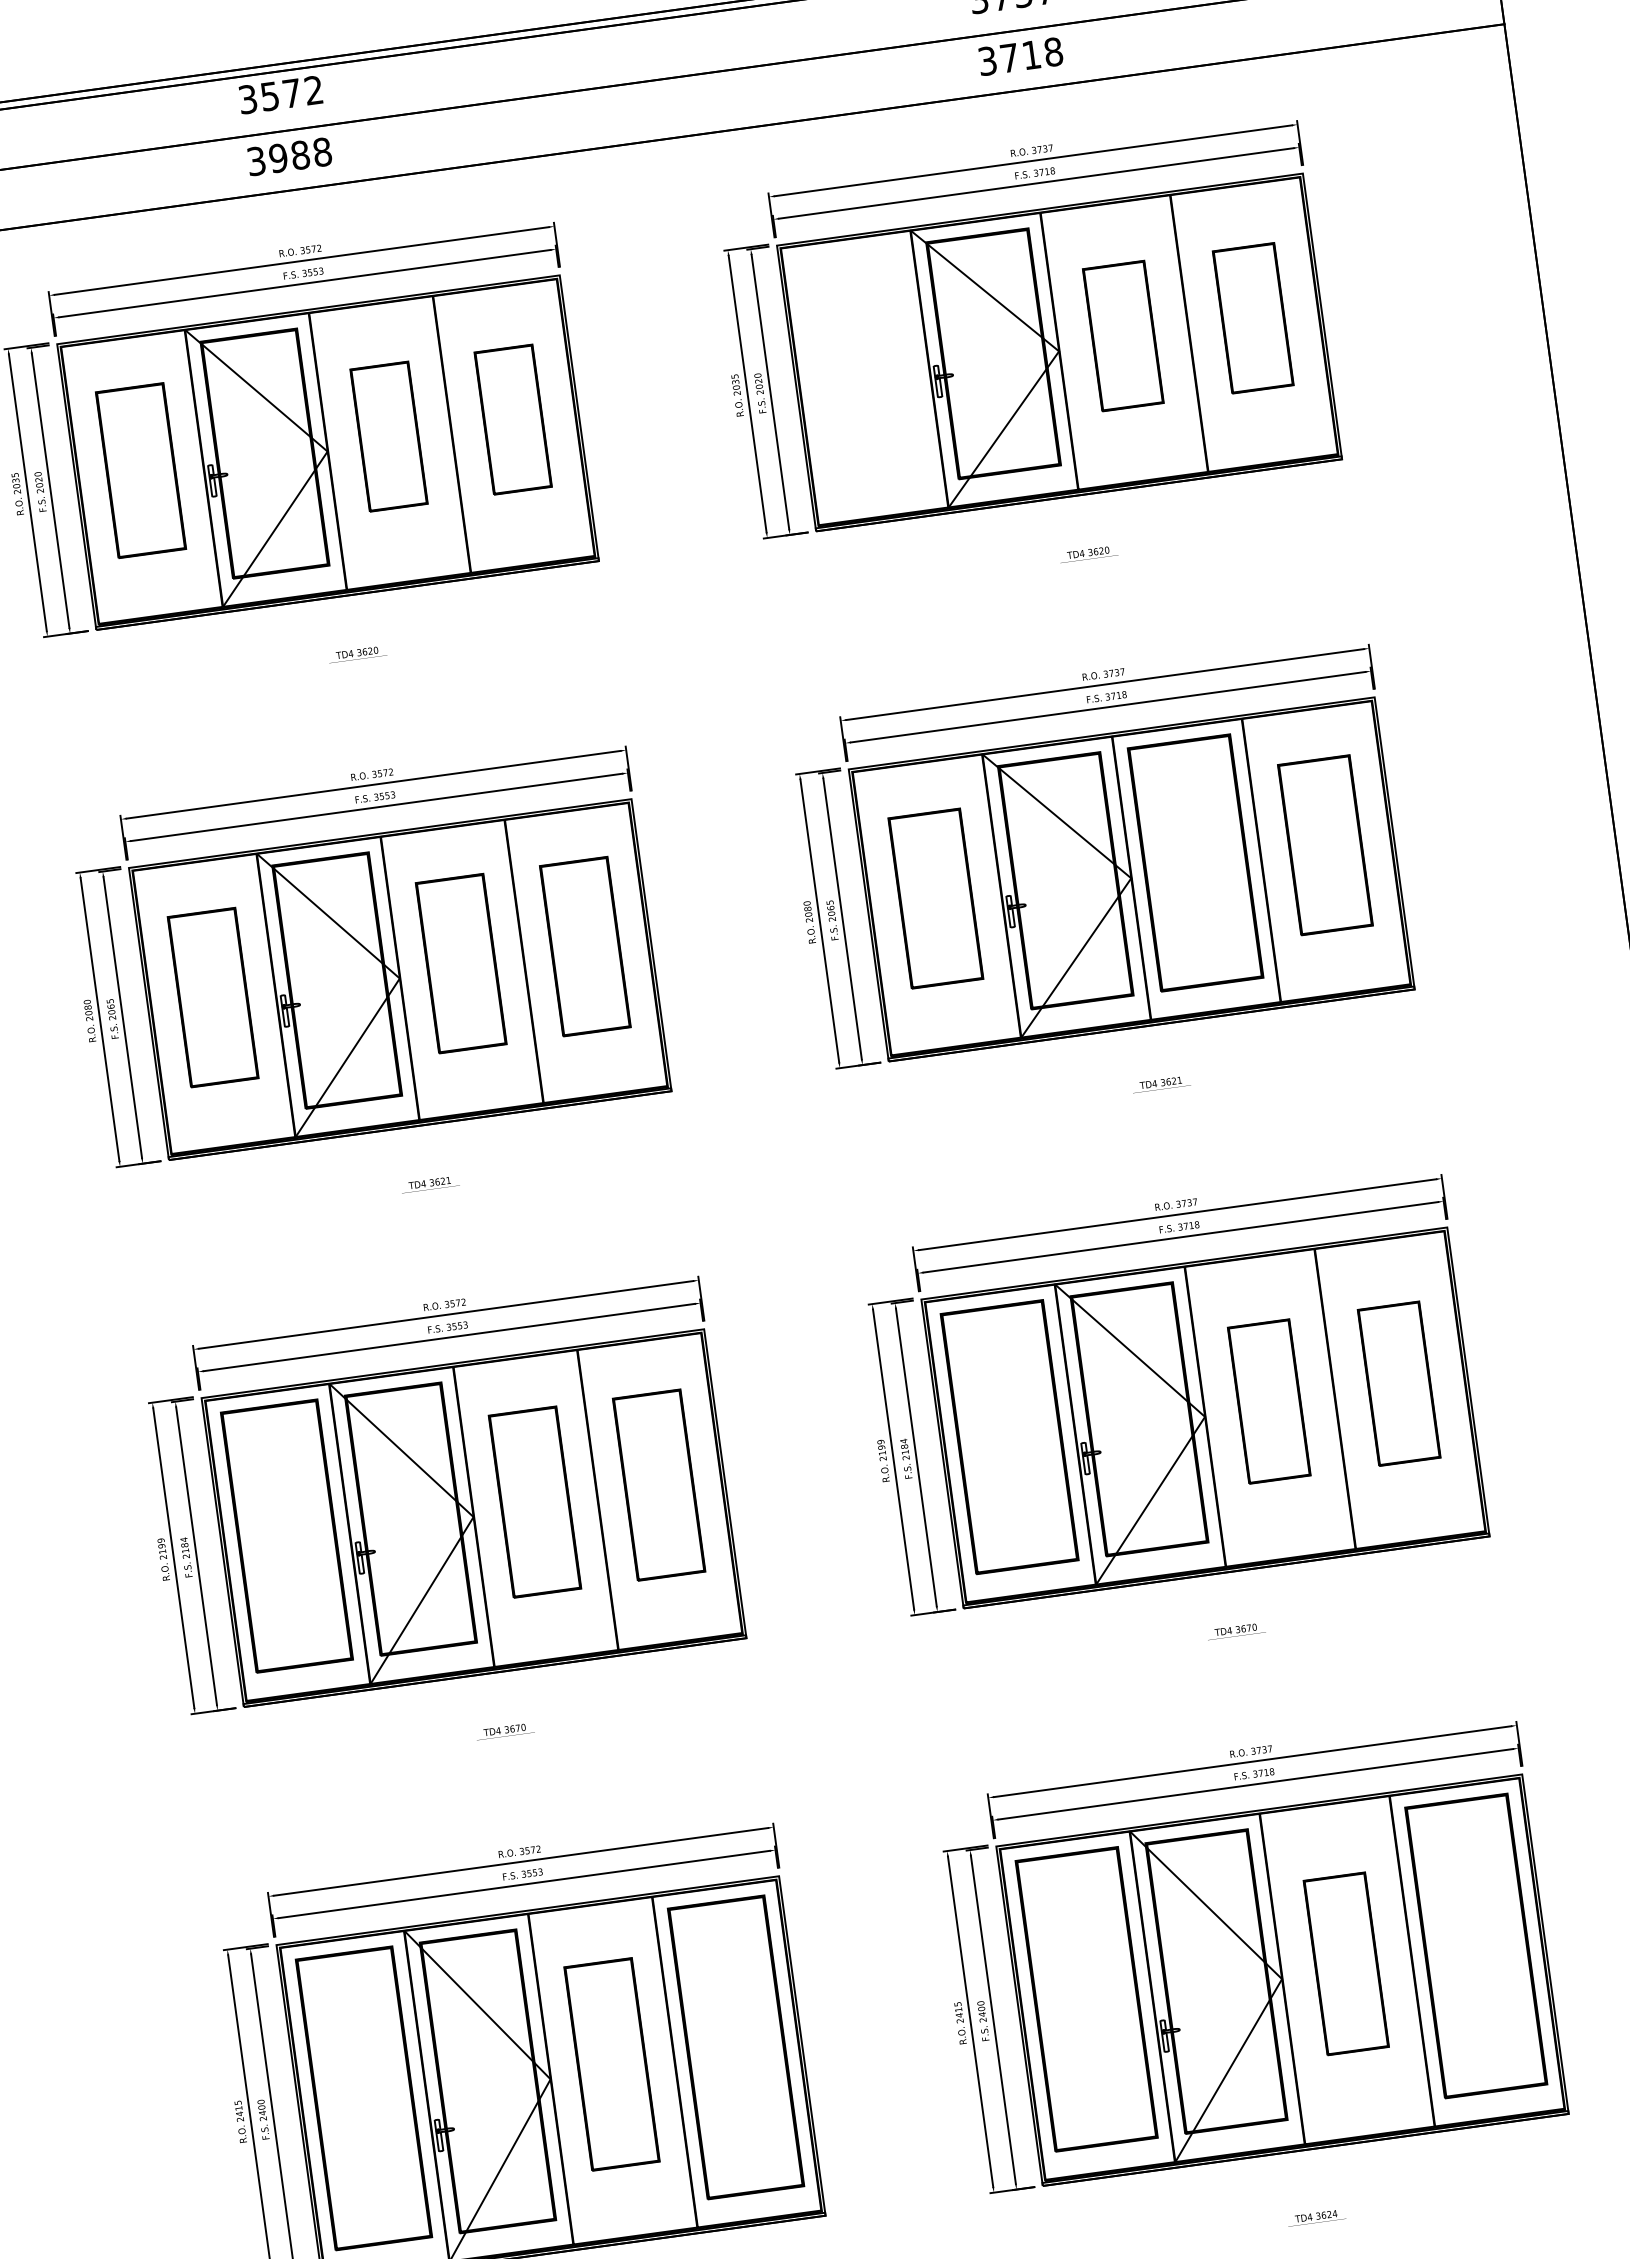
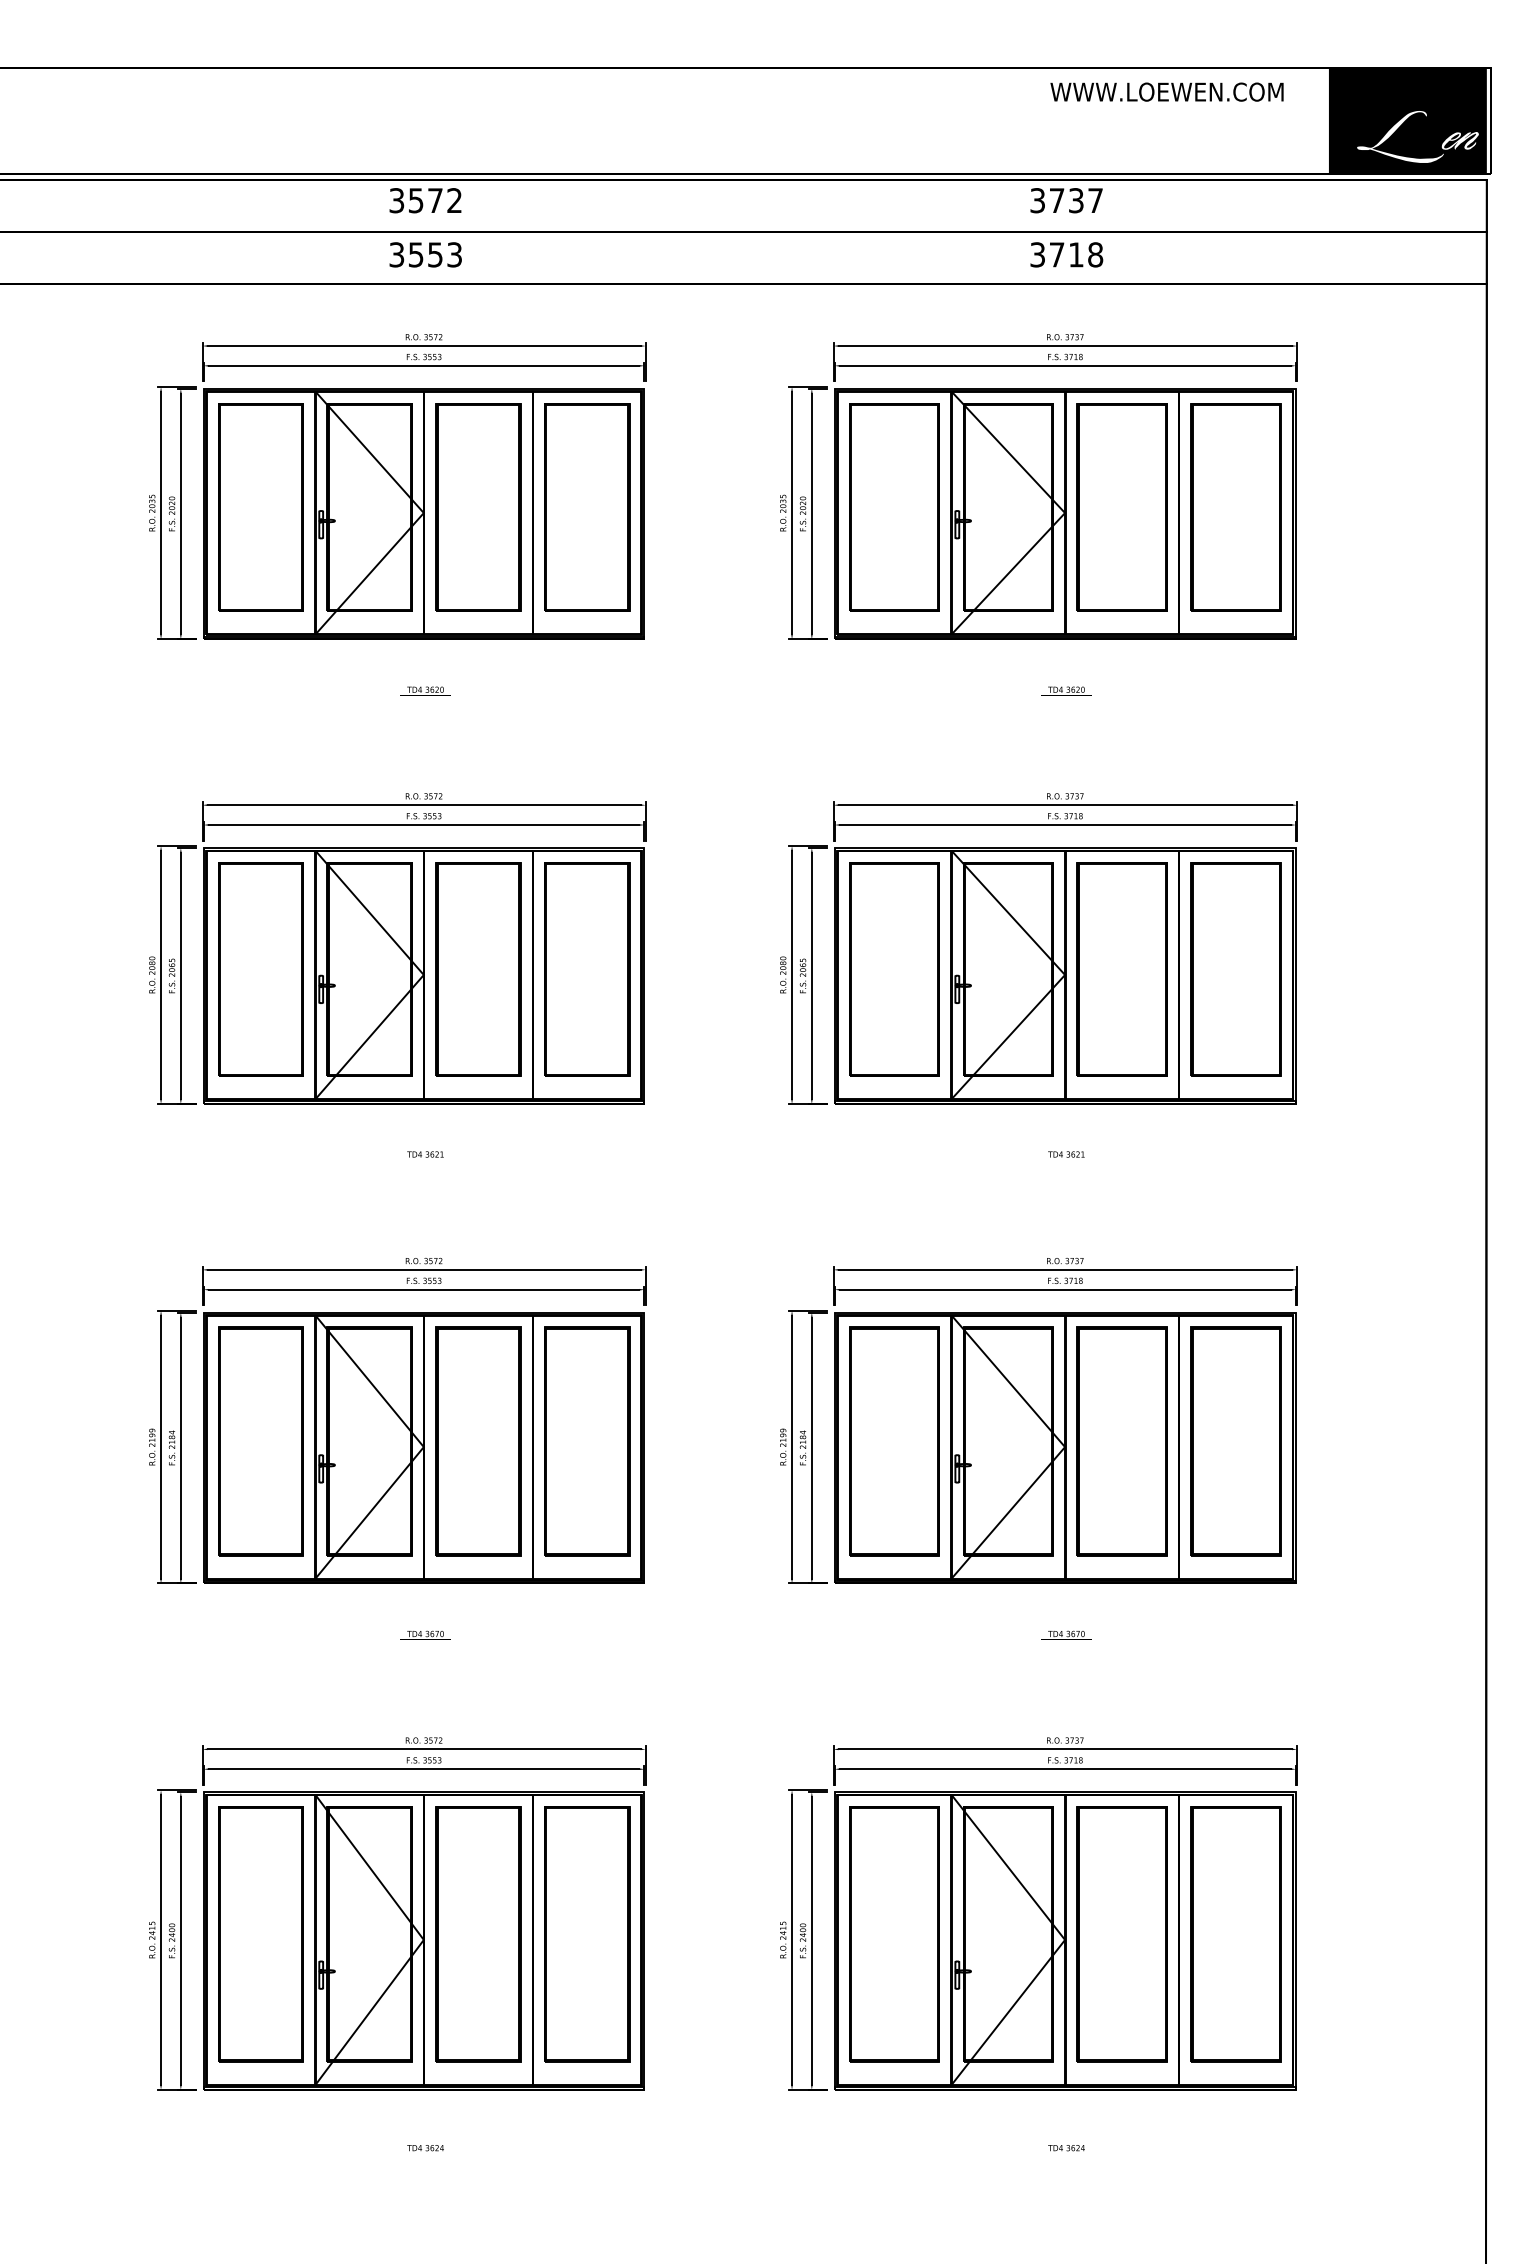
text: (300, 154) -> (435, 254), 3988 -> 3553
part: (1252, 318) -> (1235, 507), size x1.67
part: (1122, 336) -> (1121, 507), size x1.67
part: (863, 371) -> (894, 507), added
part: (513, 419) -> (587, 507), size x1.67
part: (389, 436) -> (478, 507), size x1.67
part: (140, 470) -> (260, 507), size x1.43
part: (1324, 845) -> (1235, 969), size x1.43
part: (935, 898) -> (894, 969), size x1.43
part: (585, 946) -> (587, 969), size x1.43
part: (461, 963) -> (478, 969), size x1.43
part: (212, 997) -> (260, 969), size x1.43
part: (1398, 1383) -> (1235, 1441), size x1.67
part: (1268, 1401) -> (1121, 1441), size x1.67
part: (659, 1485) -> (587, 1441), size x1.43
part: (535, 1502) -> (478, 1441), size x1.43
part: (1345, 1964) -> (1121, 1934), size x1.67
part: (612, 2064) -> (478, 1934), size x1.43

